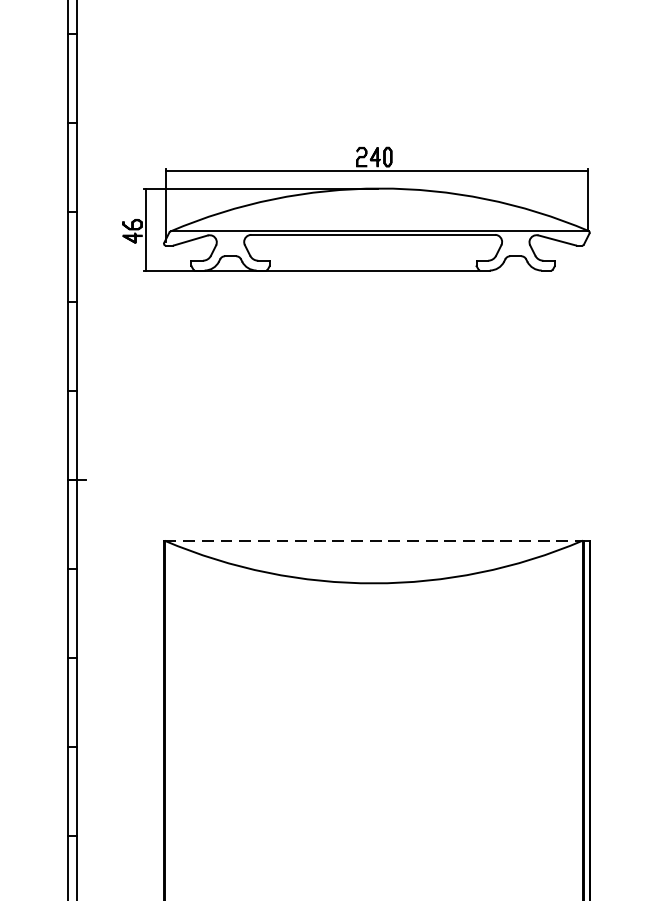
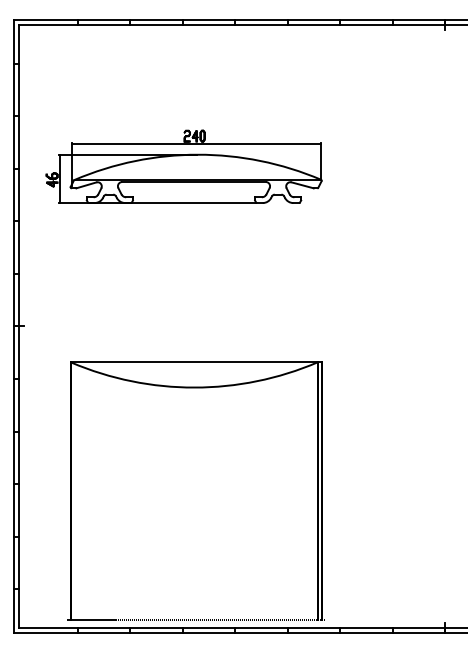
line: (374, 540) -> (194, 362), dashed -> solid

